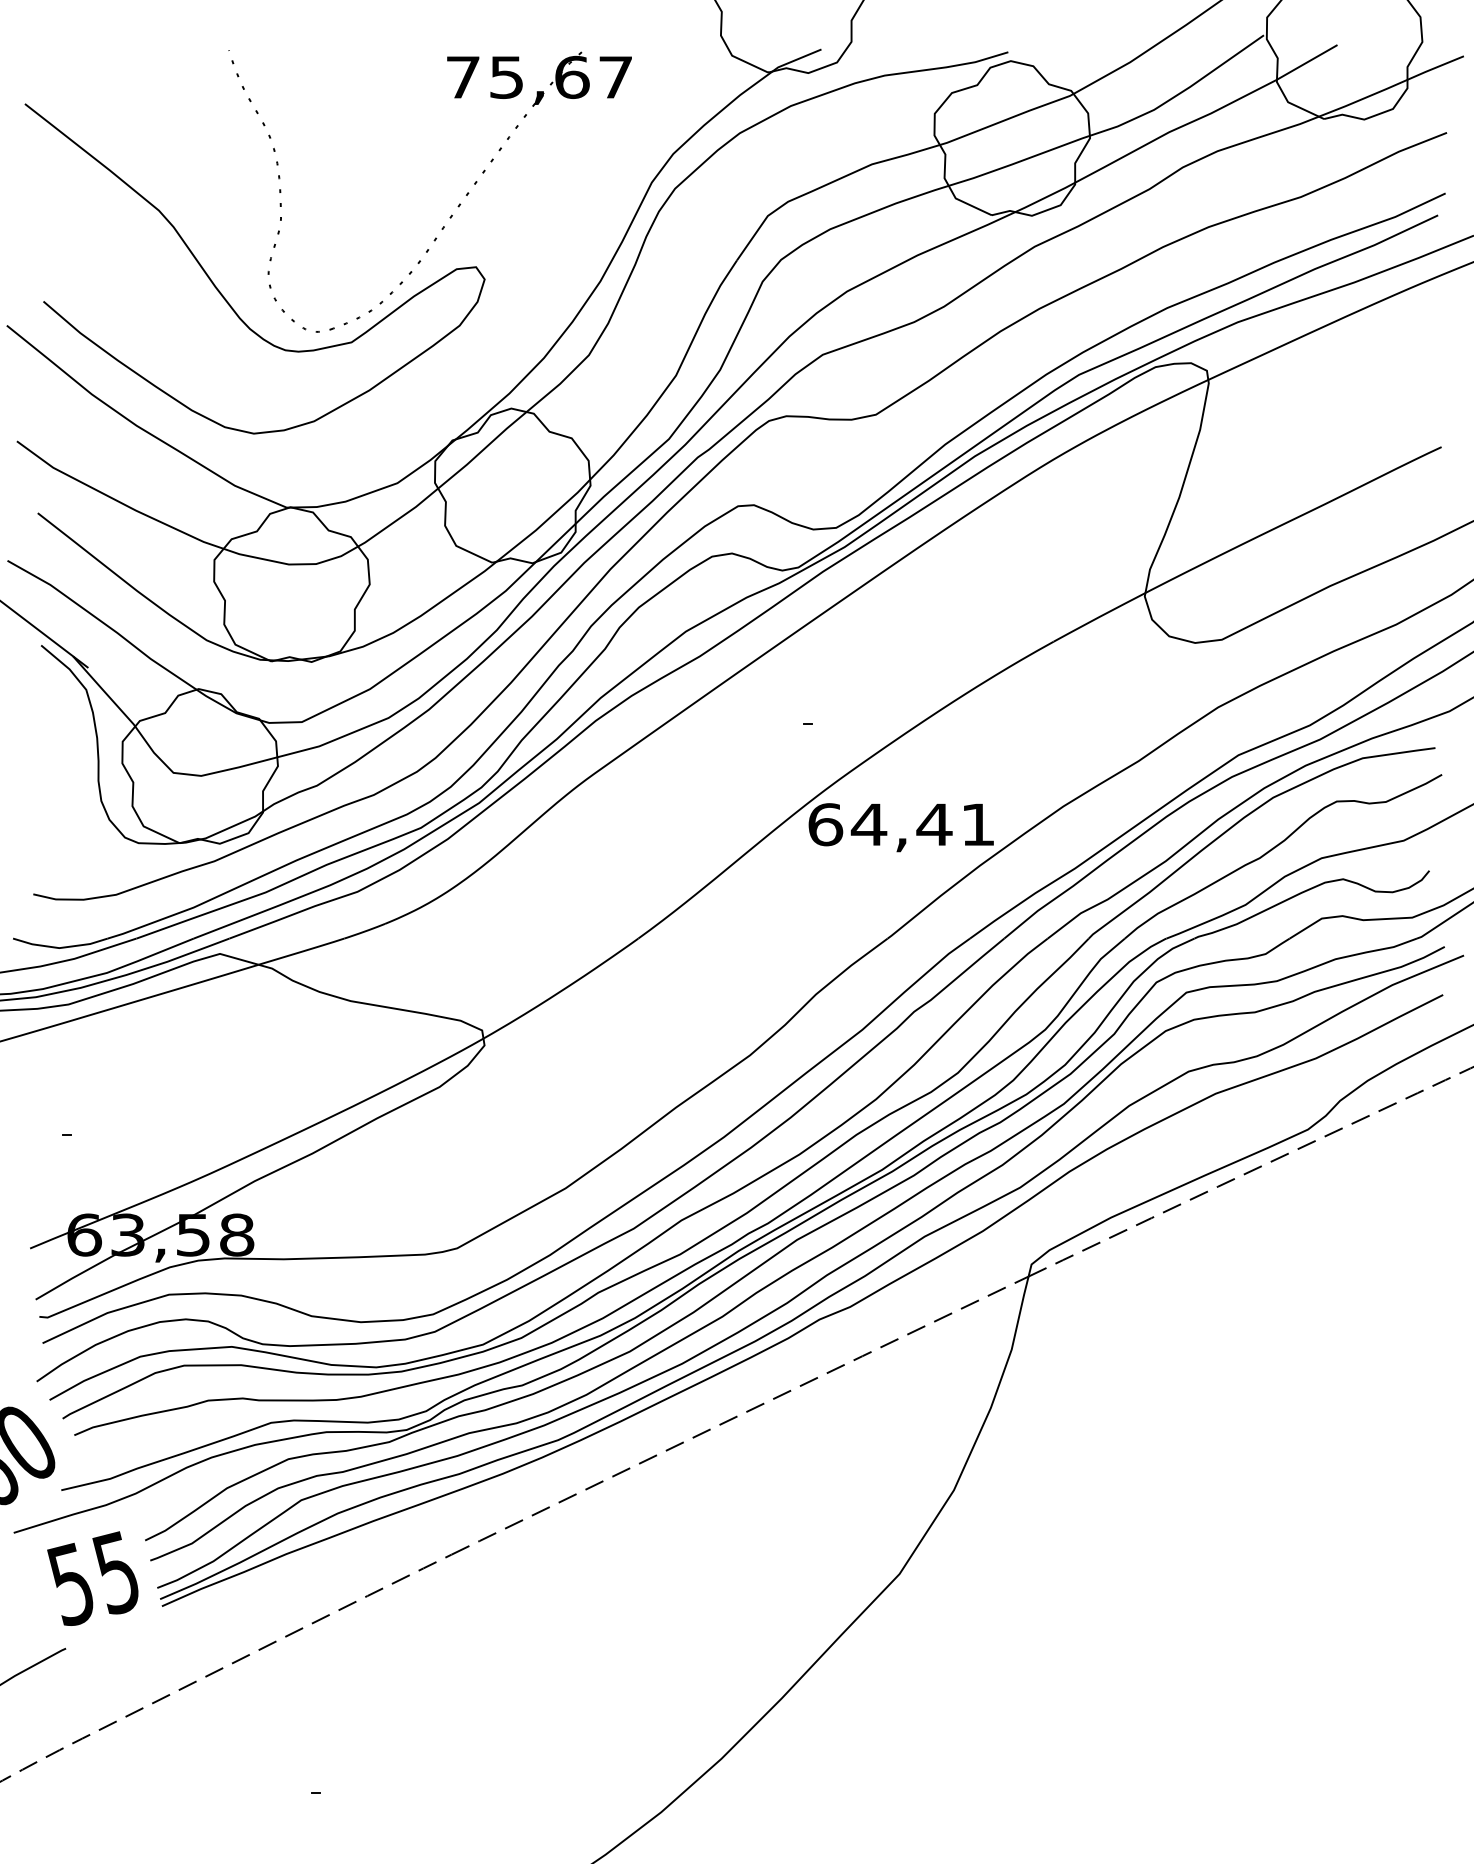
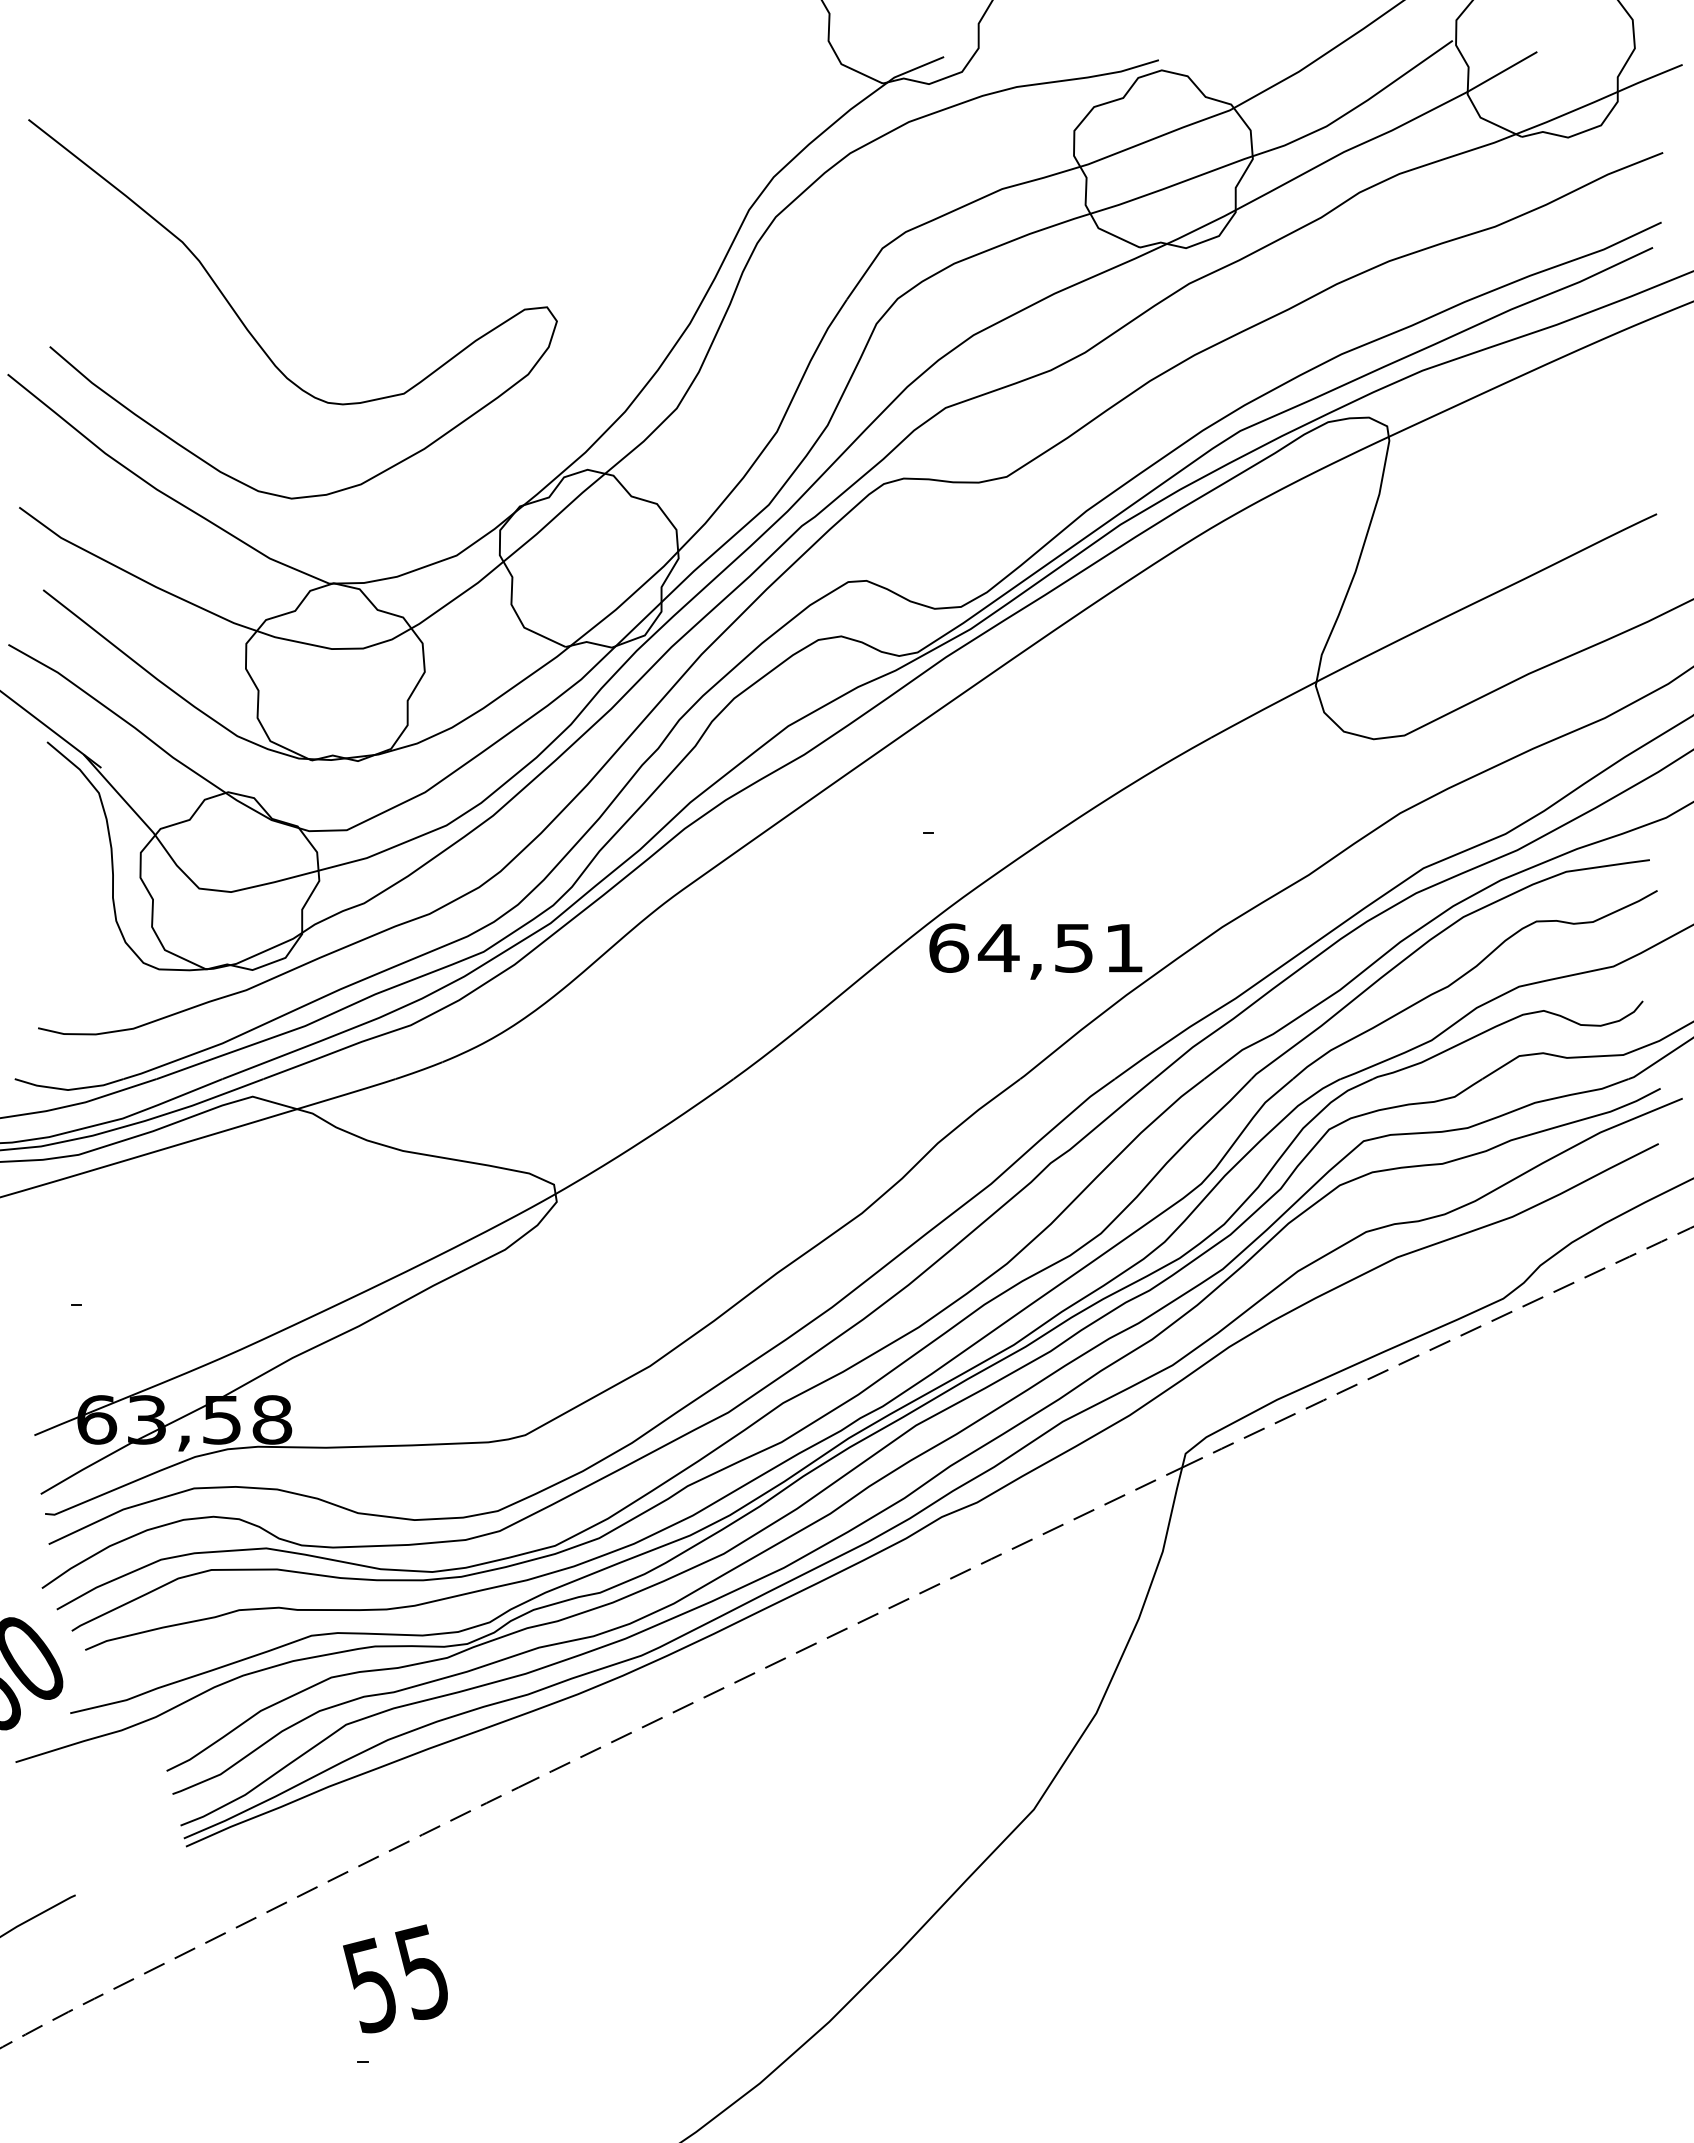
part: (458, 205) -> (526, 236), removed
text: (934, 825) -> (1073, 948), 64,41 -> 64,51
text: (92, 1578) -> (395, 1978), moved

